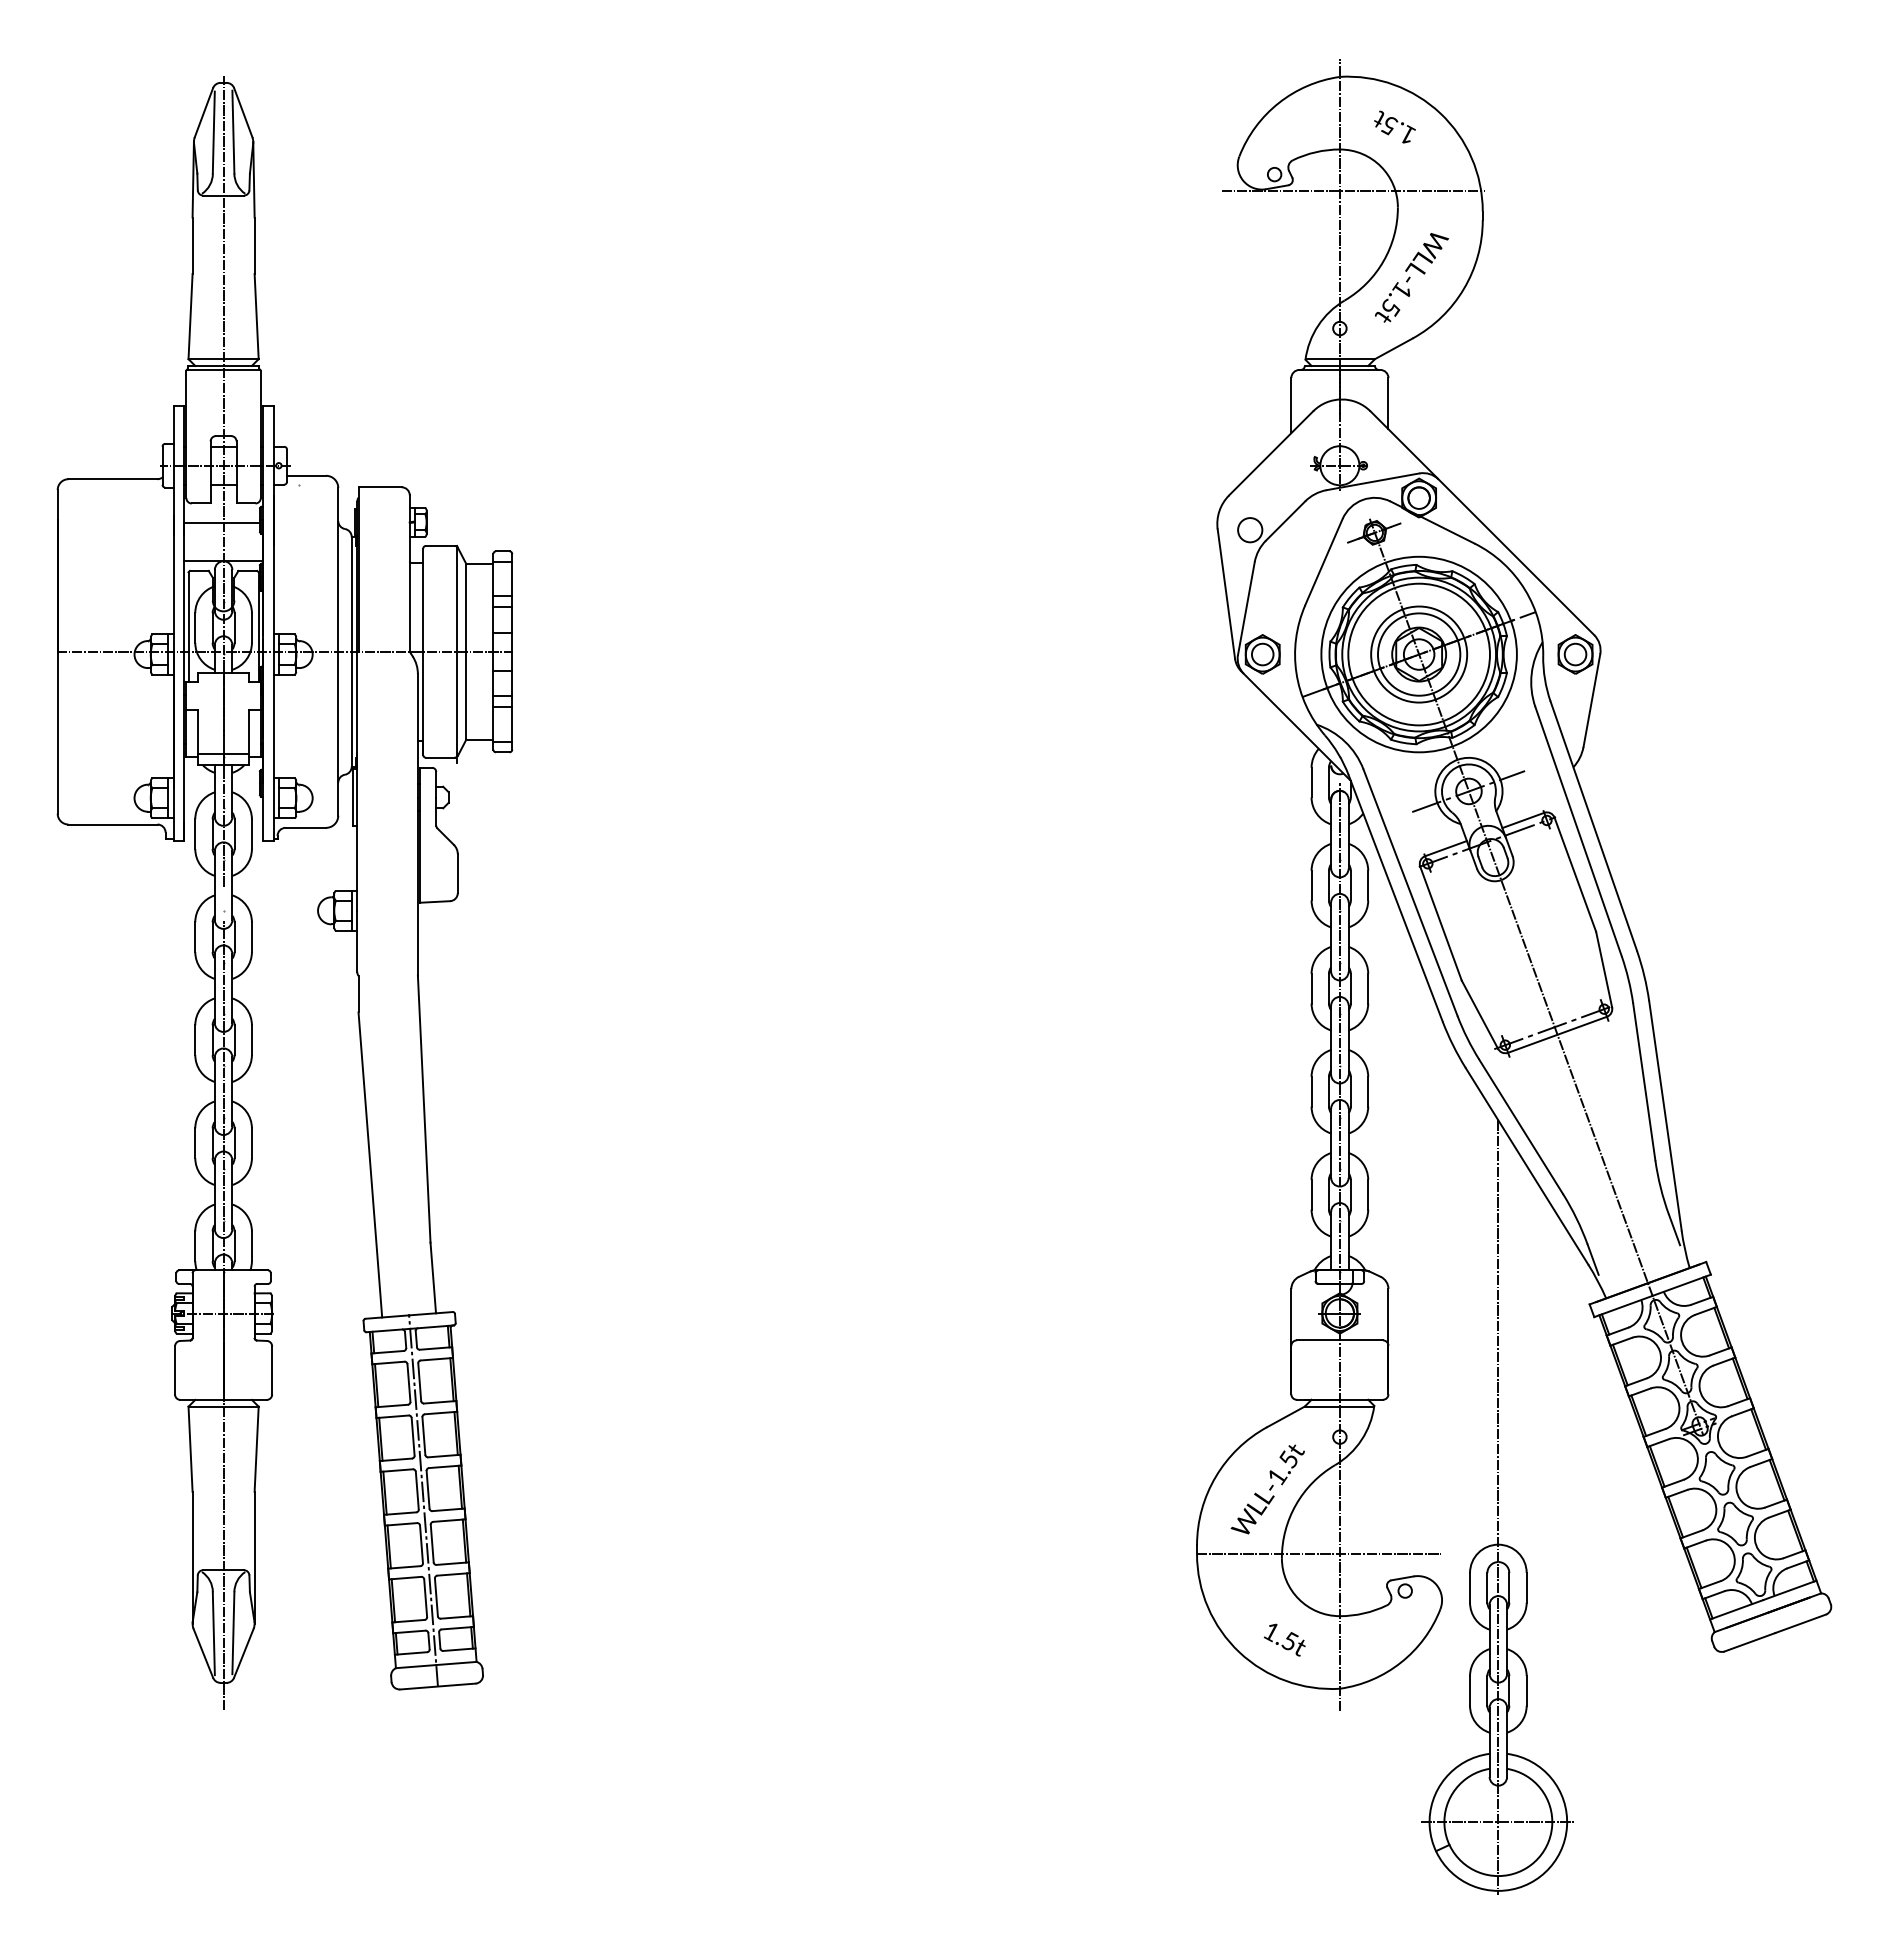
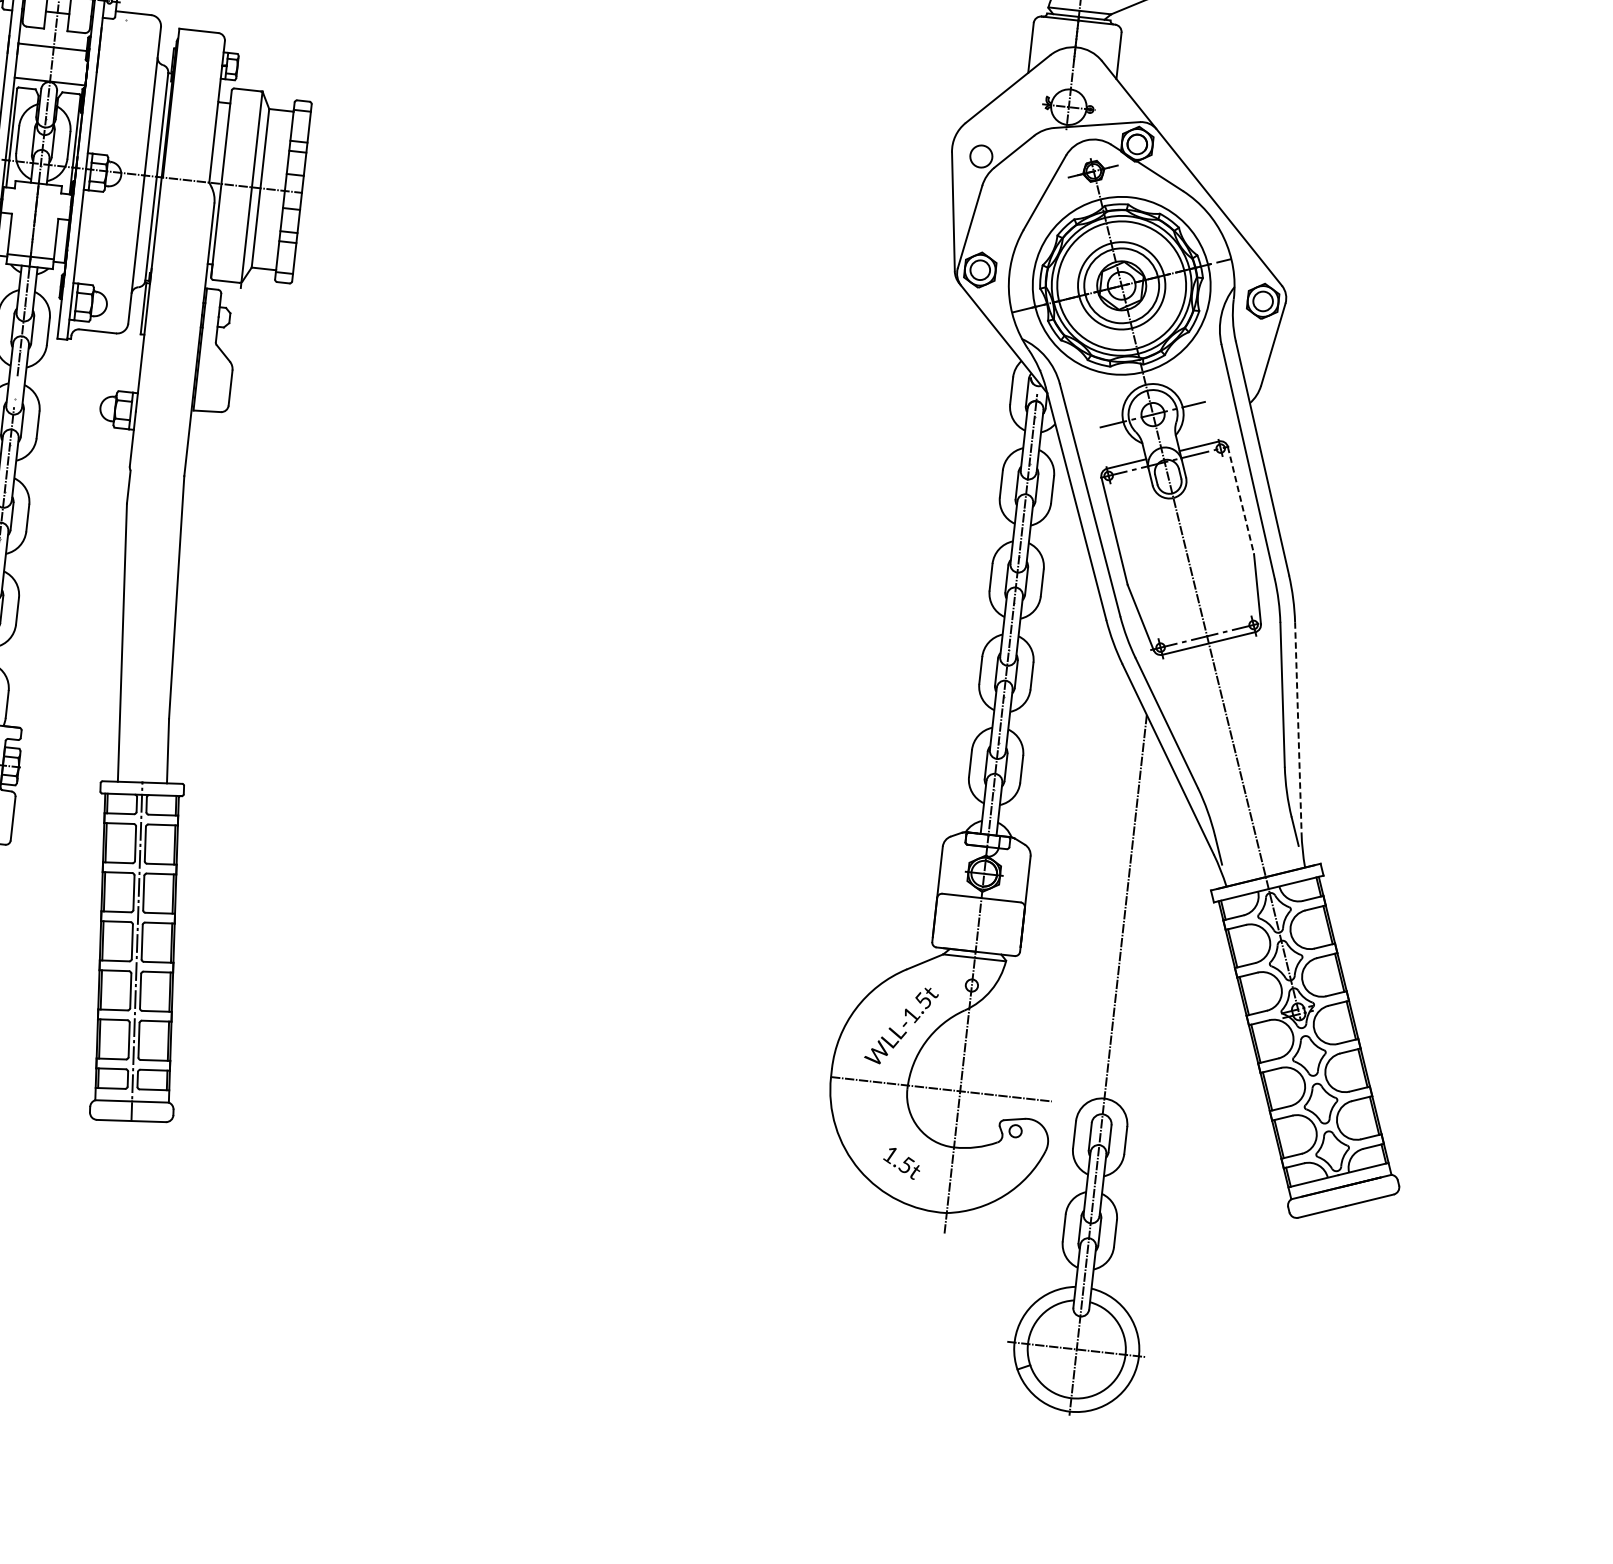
line: (1575, 874) -> (1241, 500), solid -> dashed
line: (1665, 1115) -> (1298, 727), solid -> dashed

